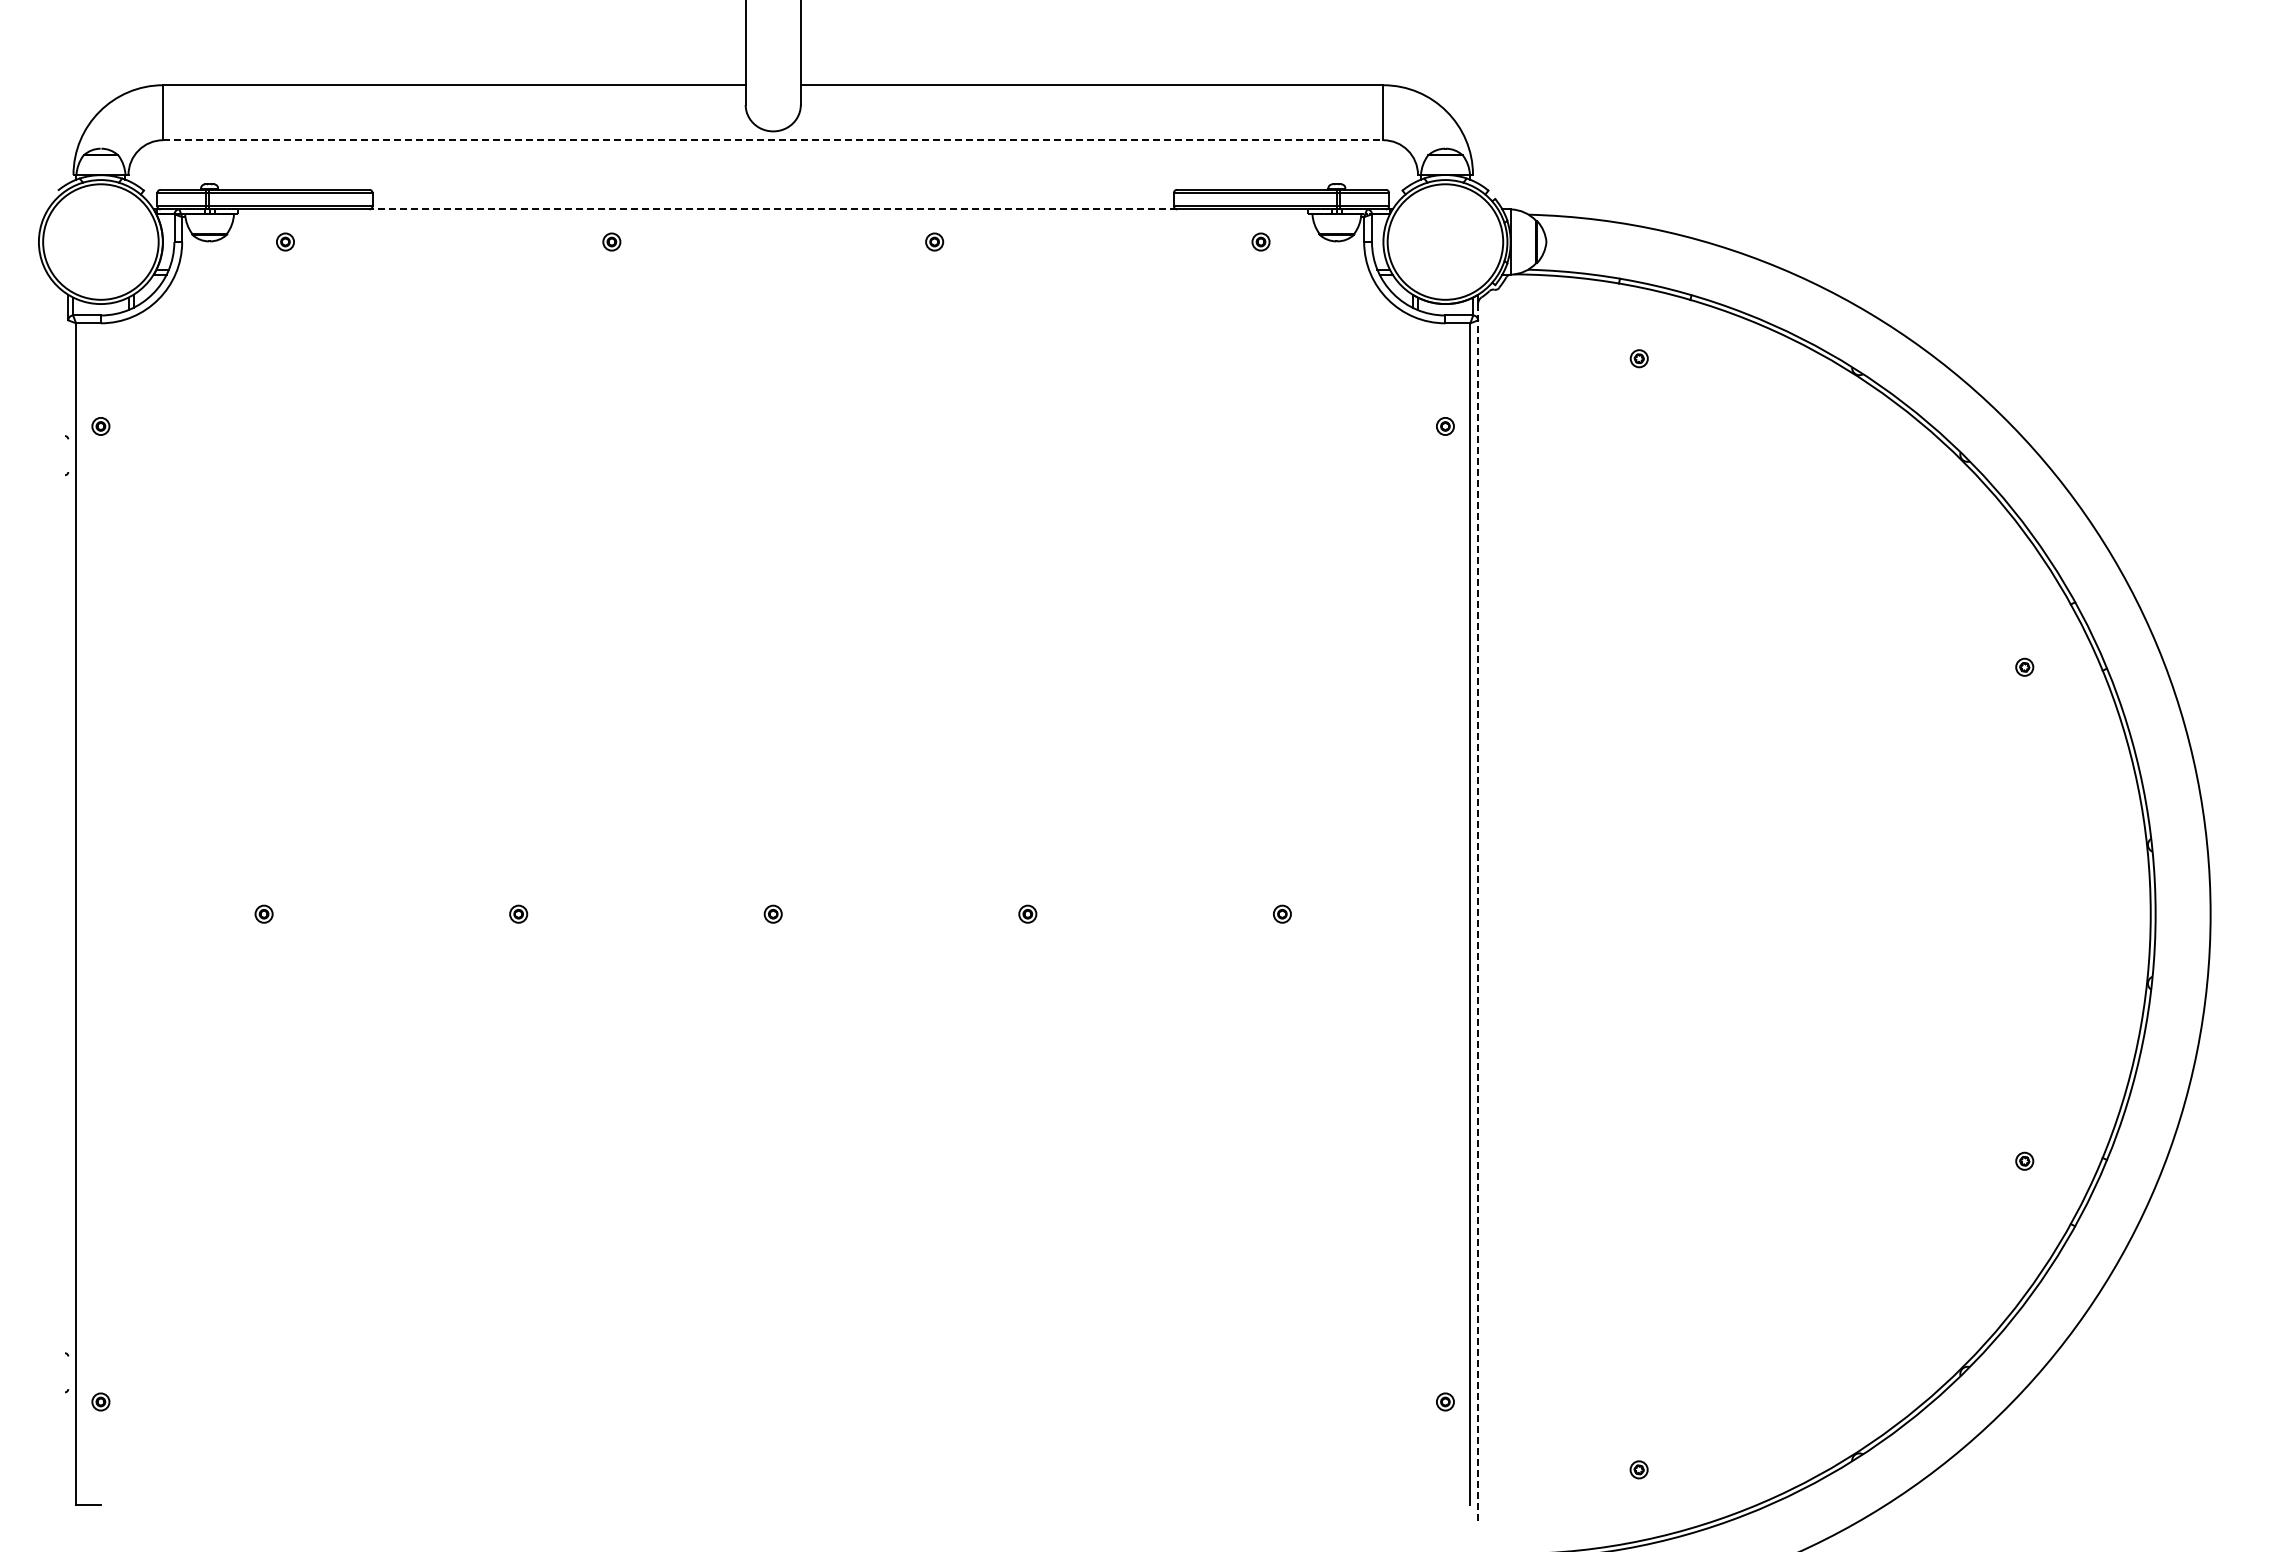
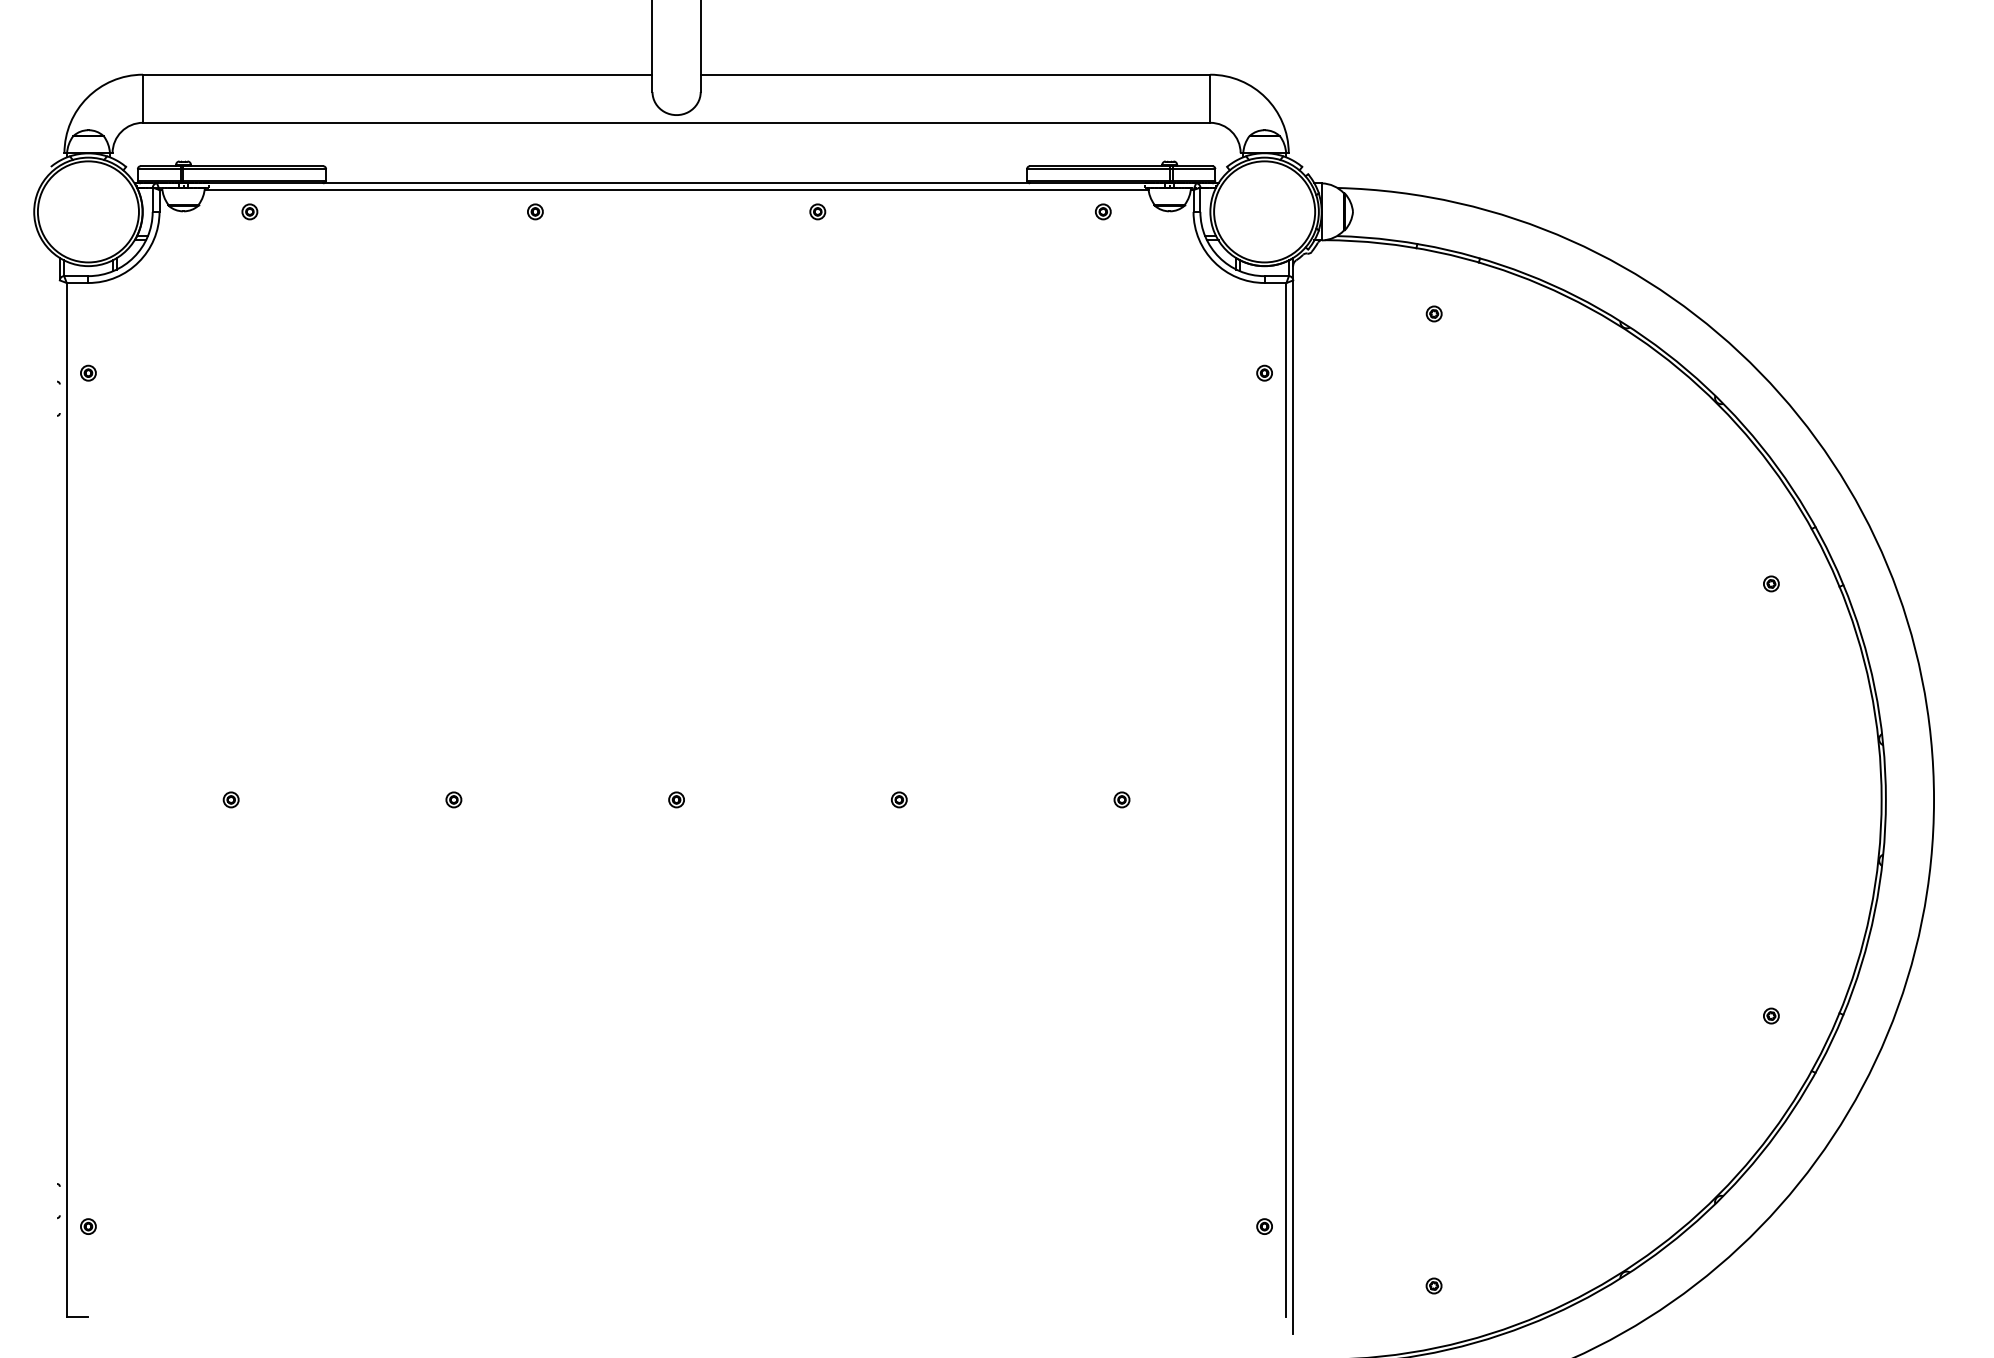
line: (773, 140) -> (676, 123), dashed -> solid
line: (773, 209) -> (676, 183), dashed -> solid
line: (772, 217) -> (675, 190), added
line: (1478, 914) -> (1293, 800), dashed -> solid

